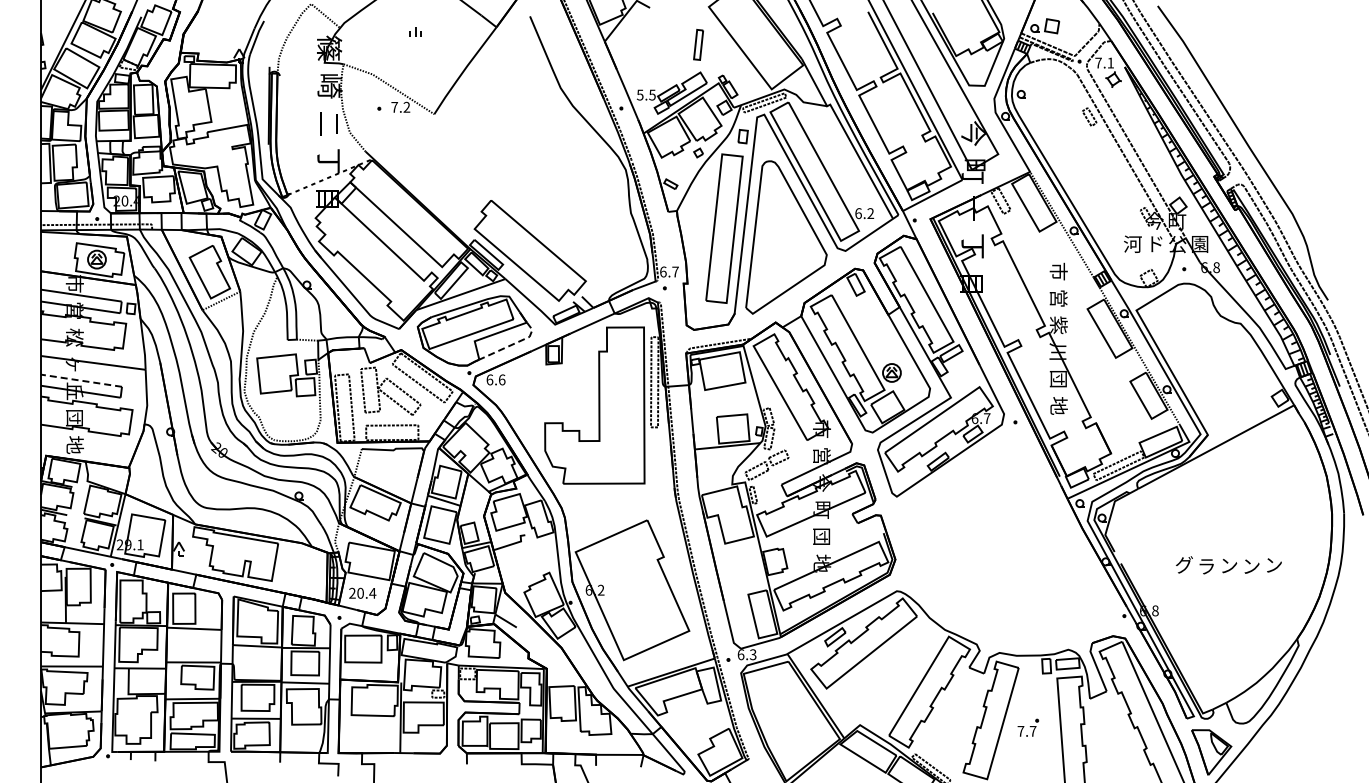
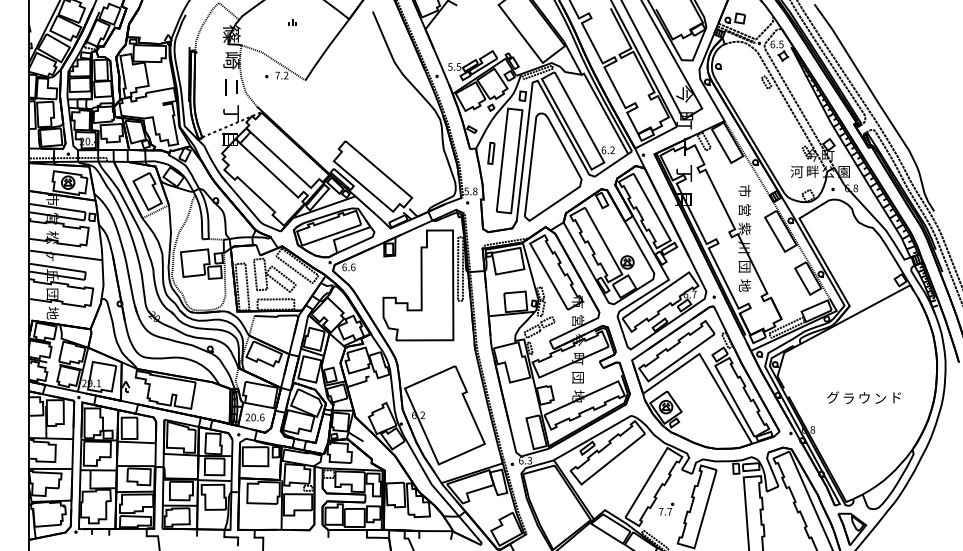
part: (698, 44) -> (491, 153), moved
text: (1104, 62) -> (776, 44), 7.1 -> 6.5
text: (1155, 243) -> (812, 171), ド -> 畔
text: (669, 271) -> (470, 191), 6.7 -> 5.8
line: (513, 344) -> (361, 242), dashed -> solid
line: (81, 380) -> (57, 267), dashed -> solid
part: (1003, 536) -> (705, 377), added
text: (1229, 565) -> (864, 397), ン -> ウ
text: (1274, 565) -> (896, 397), ン -> ド
text: (372, 592) -> (262, 416), 20.4 -> 20.6
part: (1028, 727) -> (666, 509), moved

